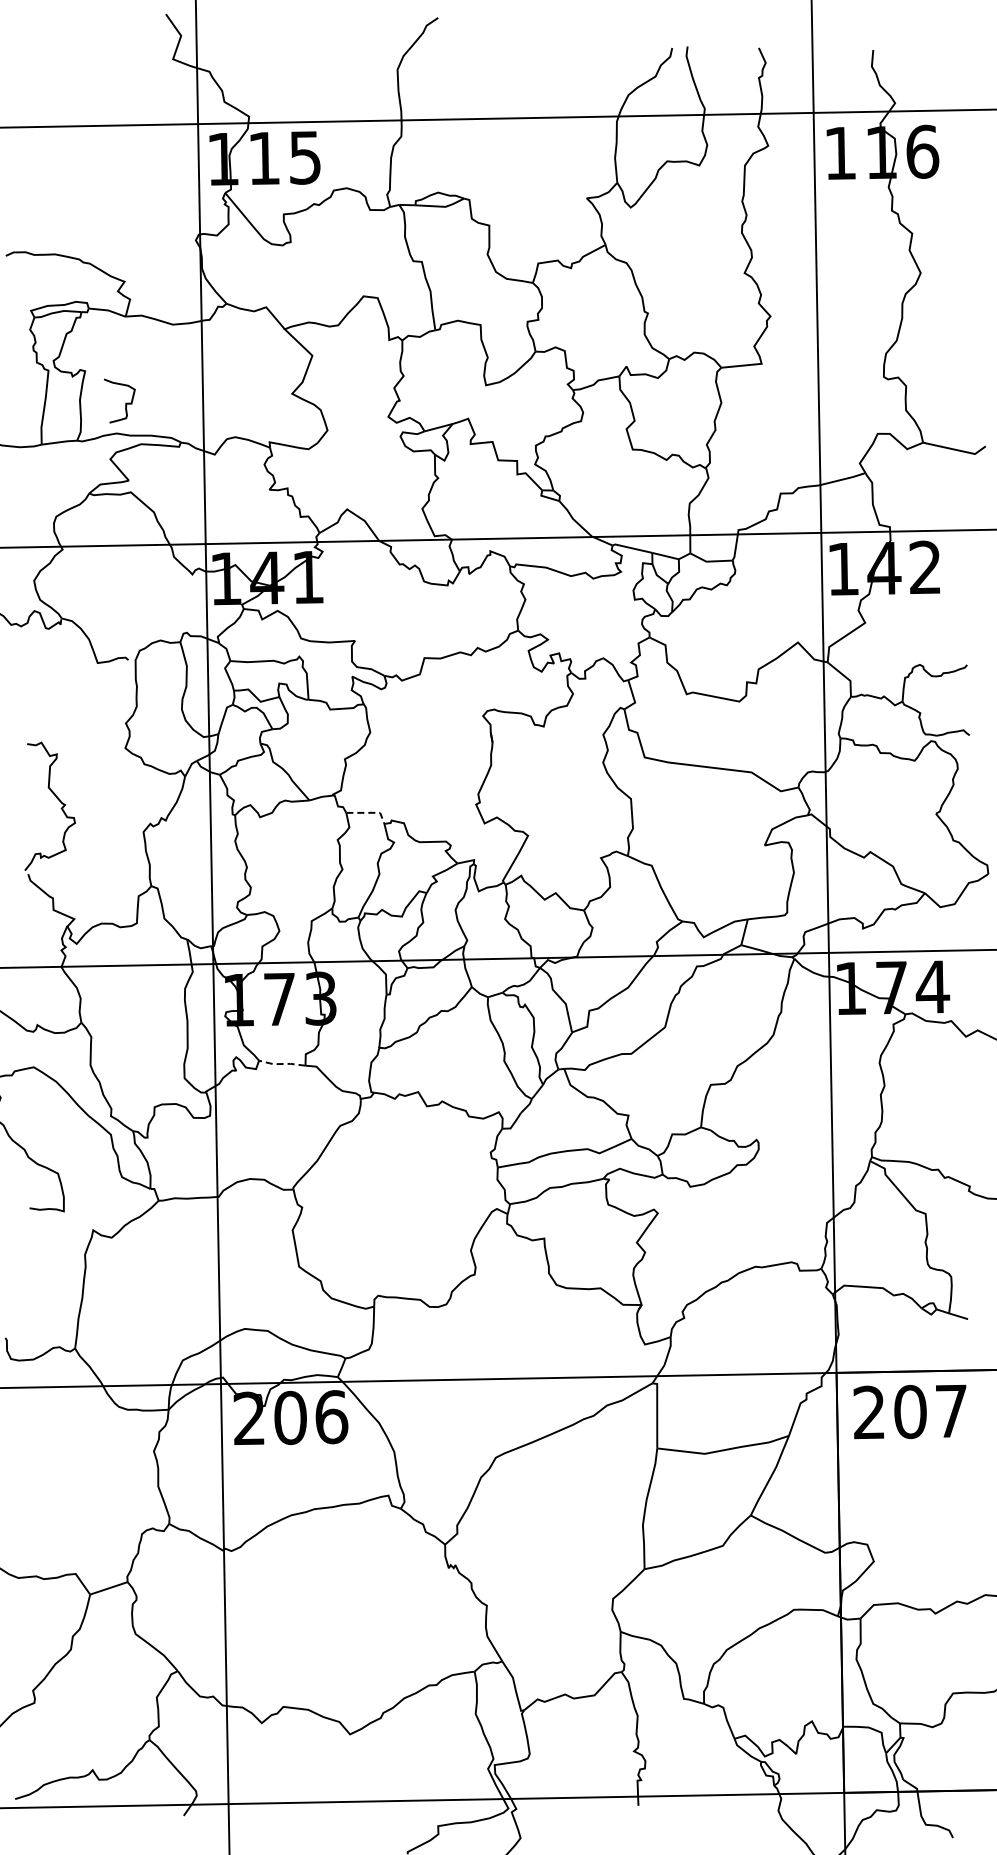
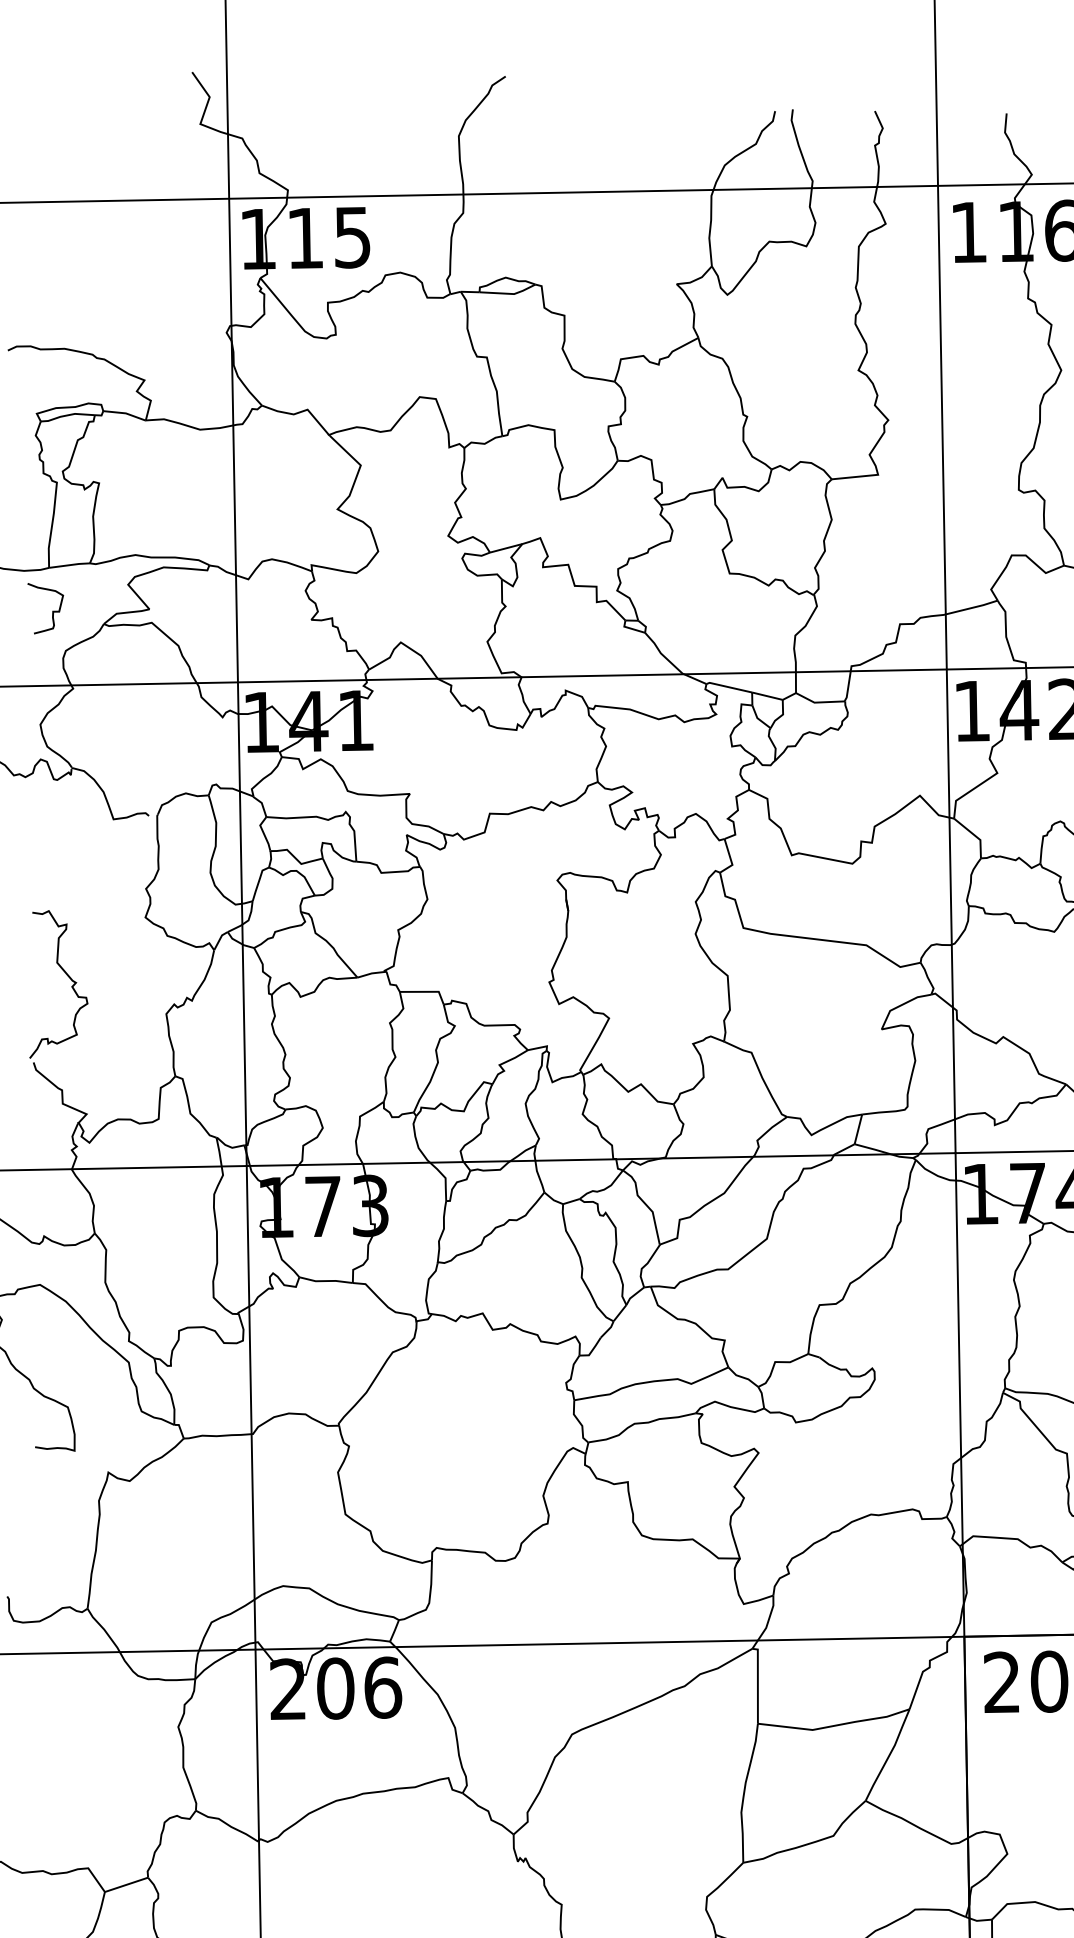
curve: (125, 402) -> (52, 610), moved
line: (370, 812) -> (427, 991), dashed -> solid
line: (281, 1064) -> (325, 1281), dashed -> solid

